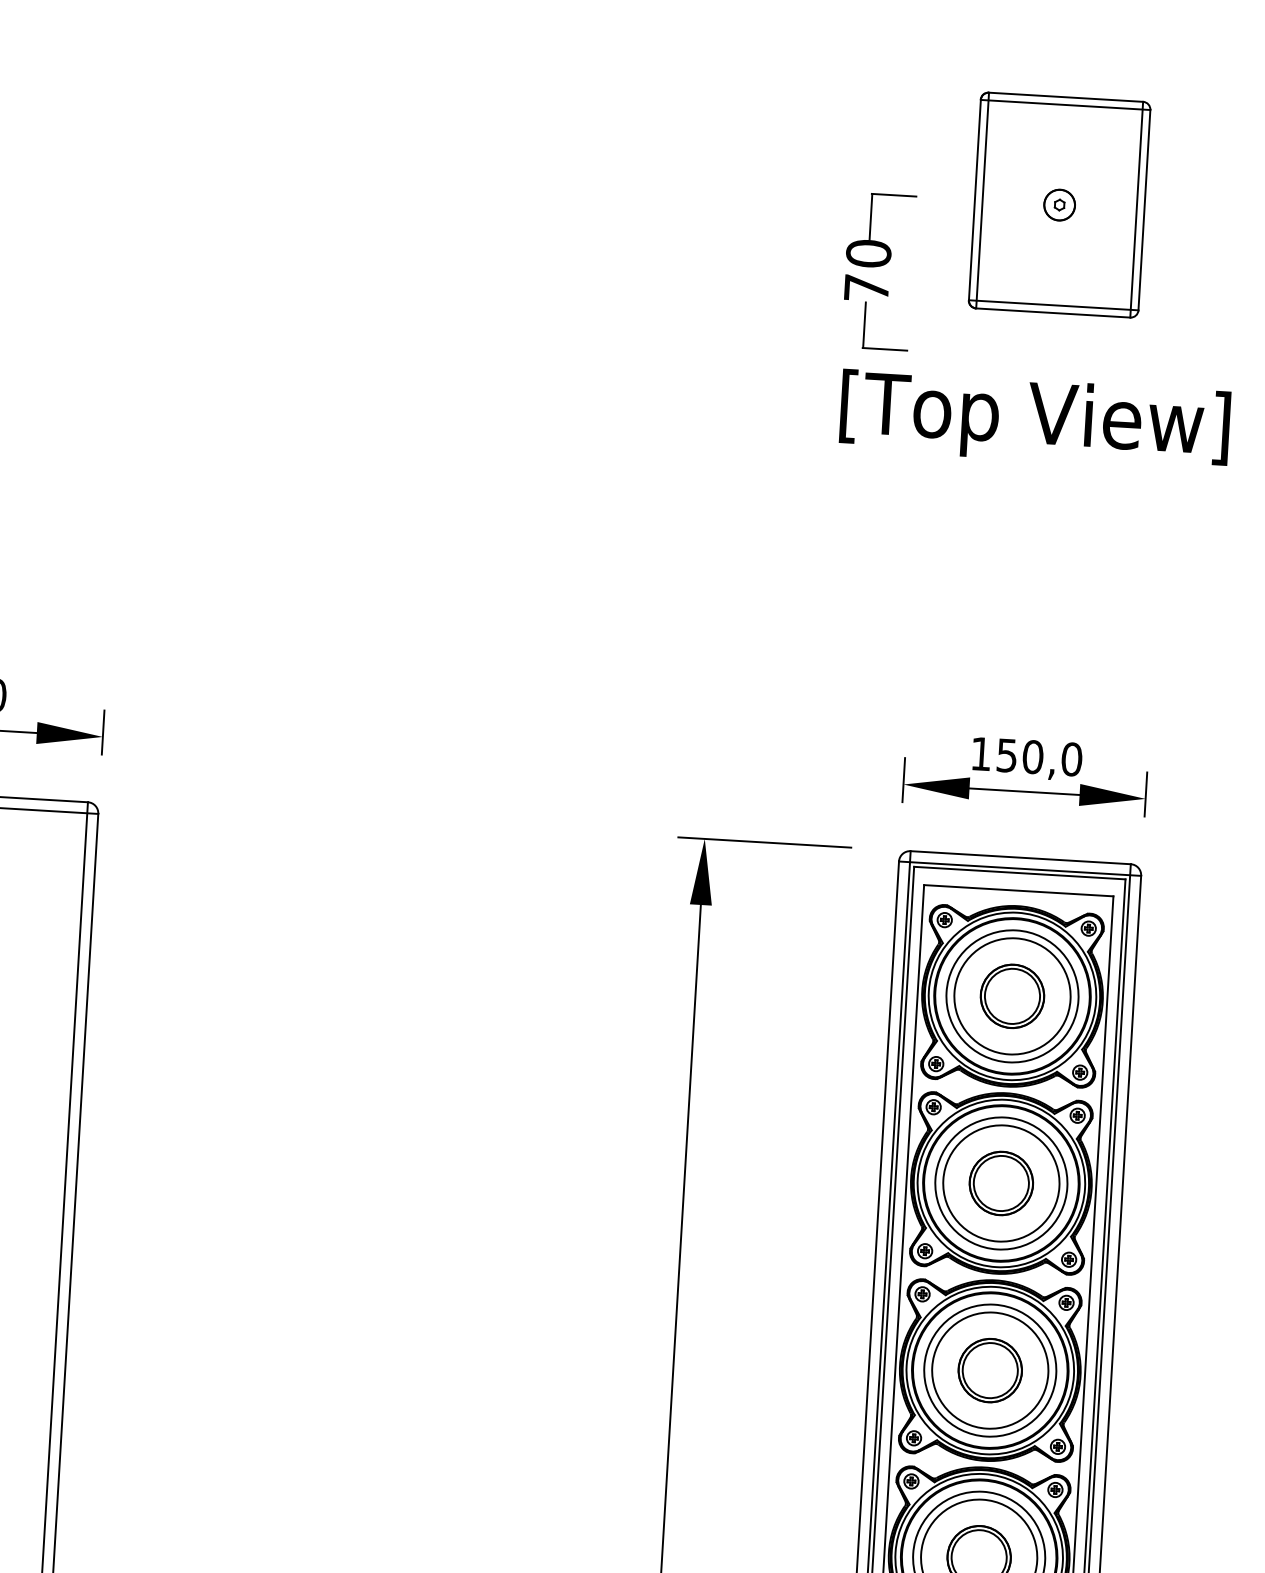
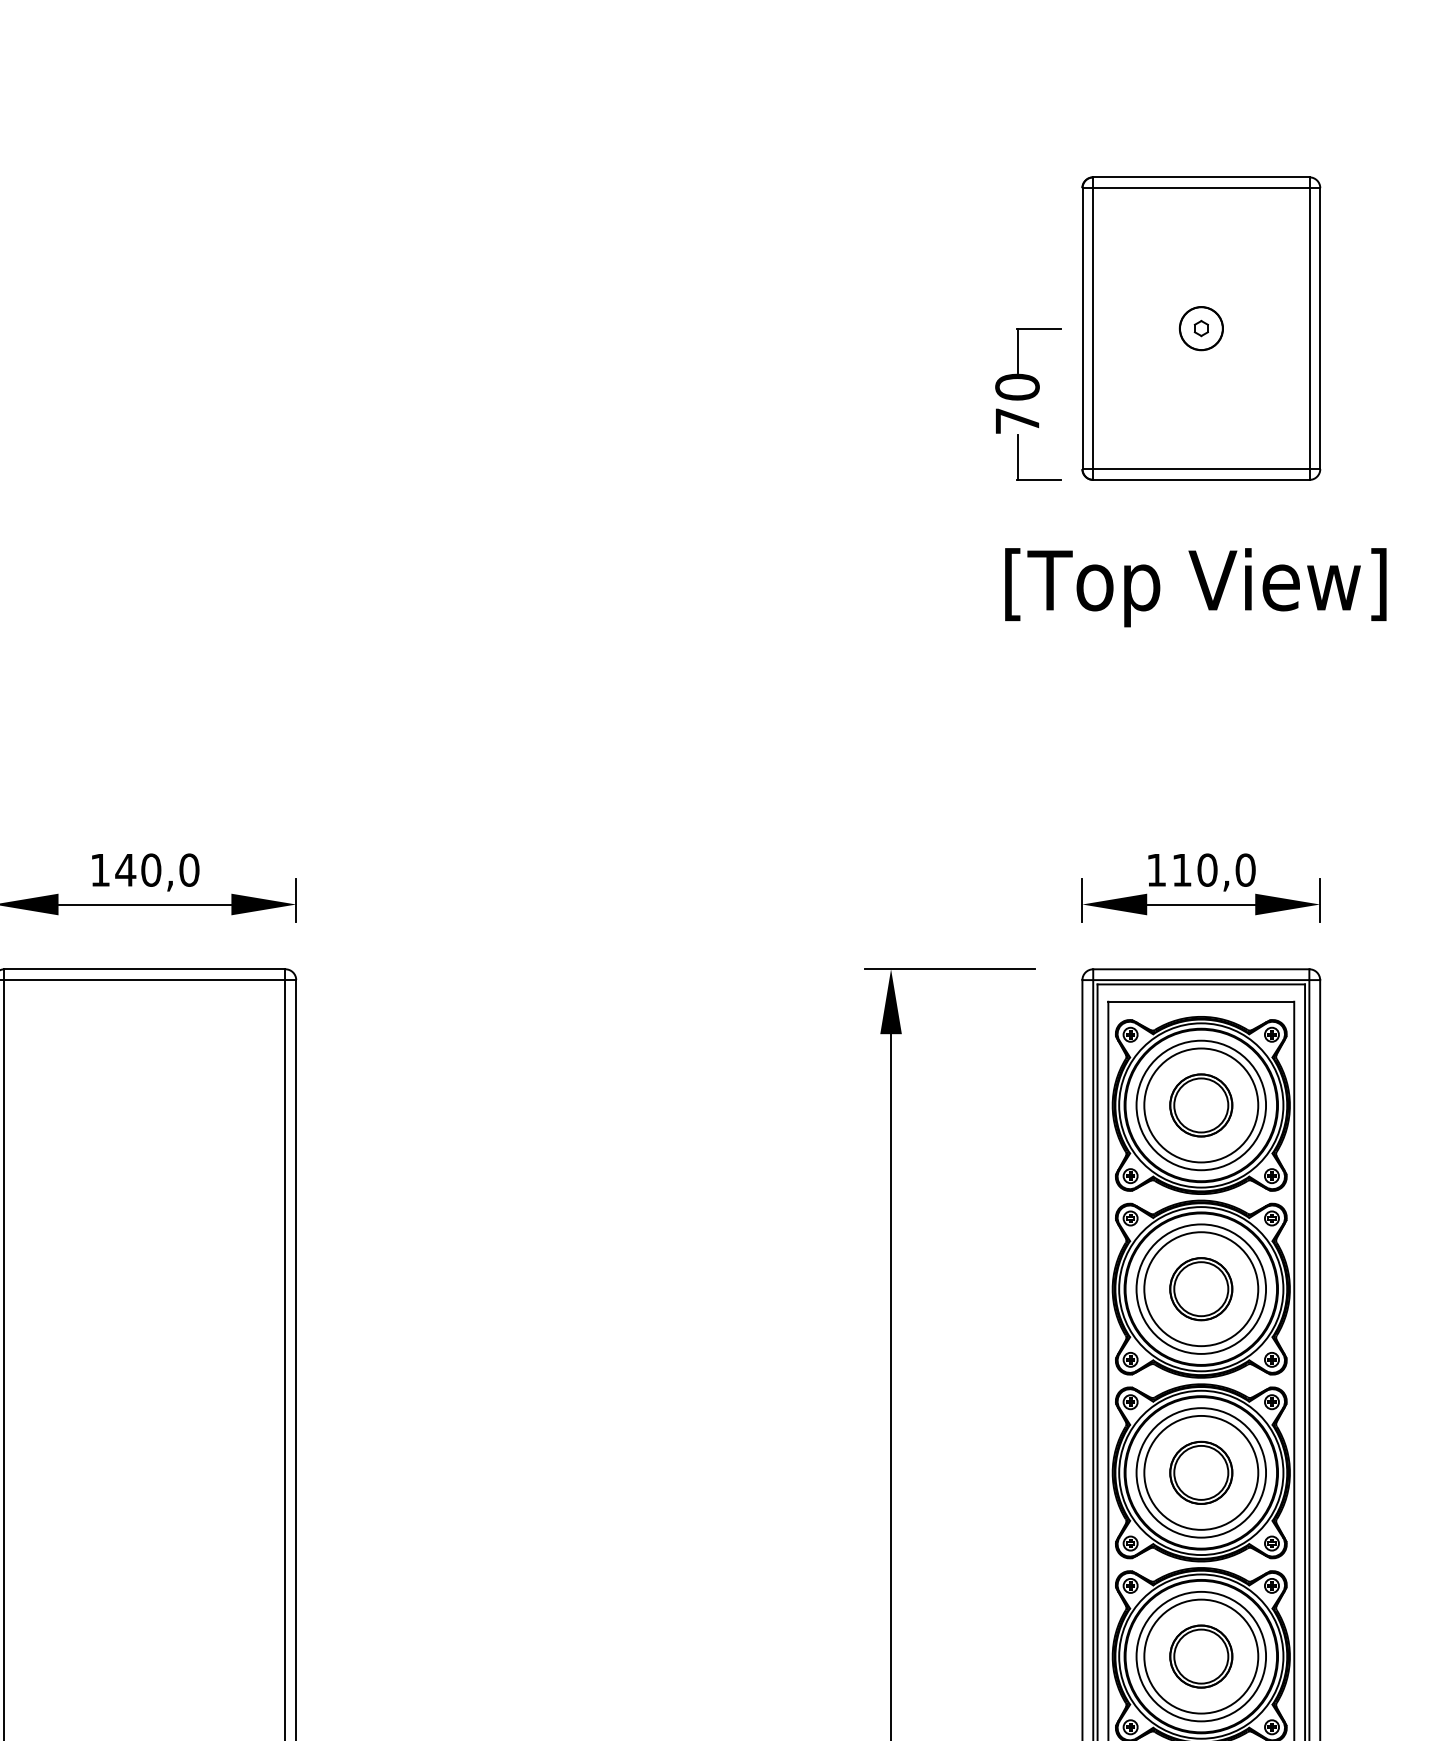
part: (1059, 205) -> (1201, 328), size x1.43
text: (1034, 420) -> (1195, 587), moved
text: (1006, 755) -> (1181, 870), 150,0 -> 110,0

